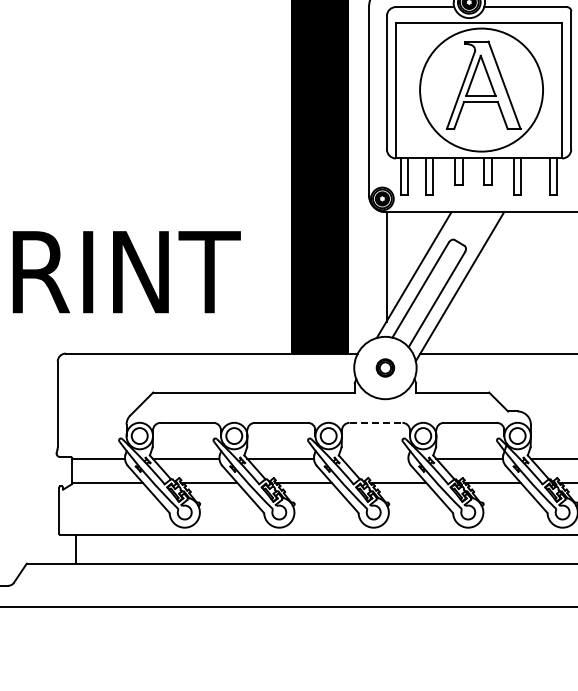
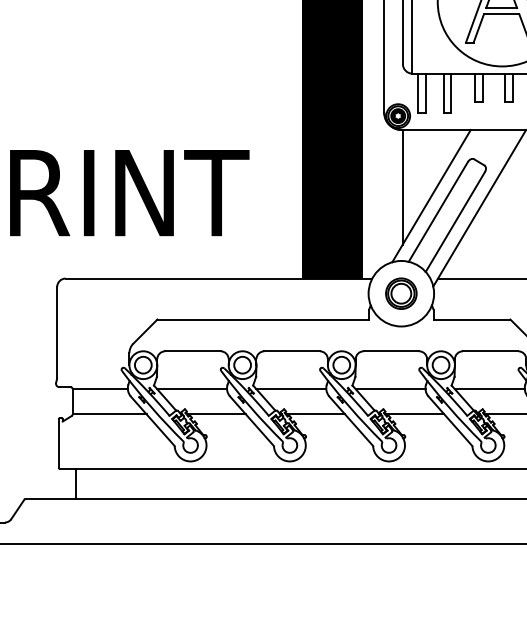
part: (385, 367) -> (401, 293), size x1.67
line: (376, 422) -> (391, 350), dashed -> solid
line: (374, 458) -> (389, 388), added

